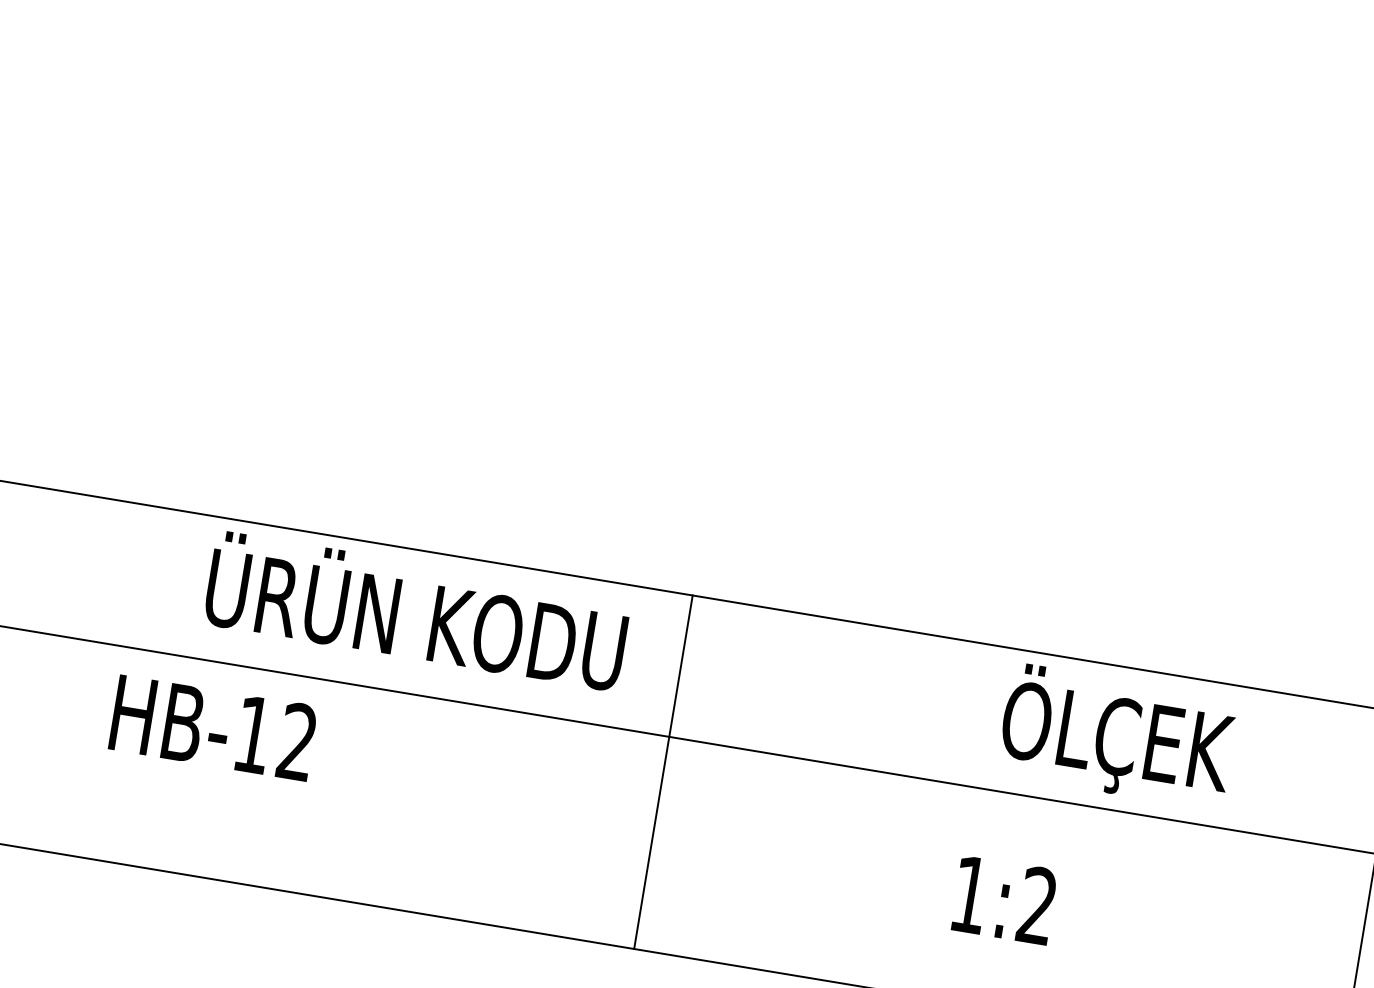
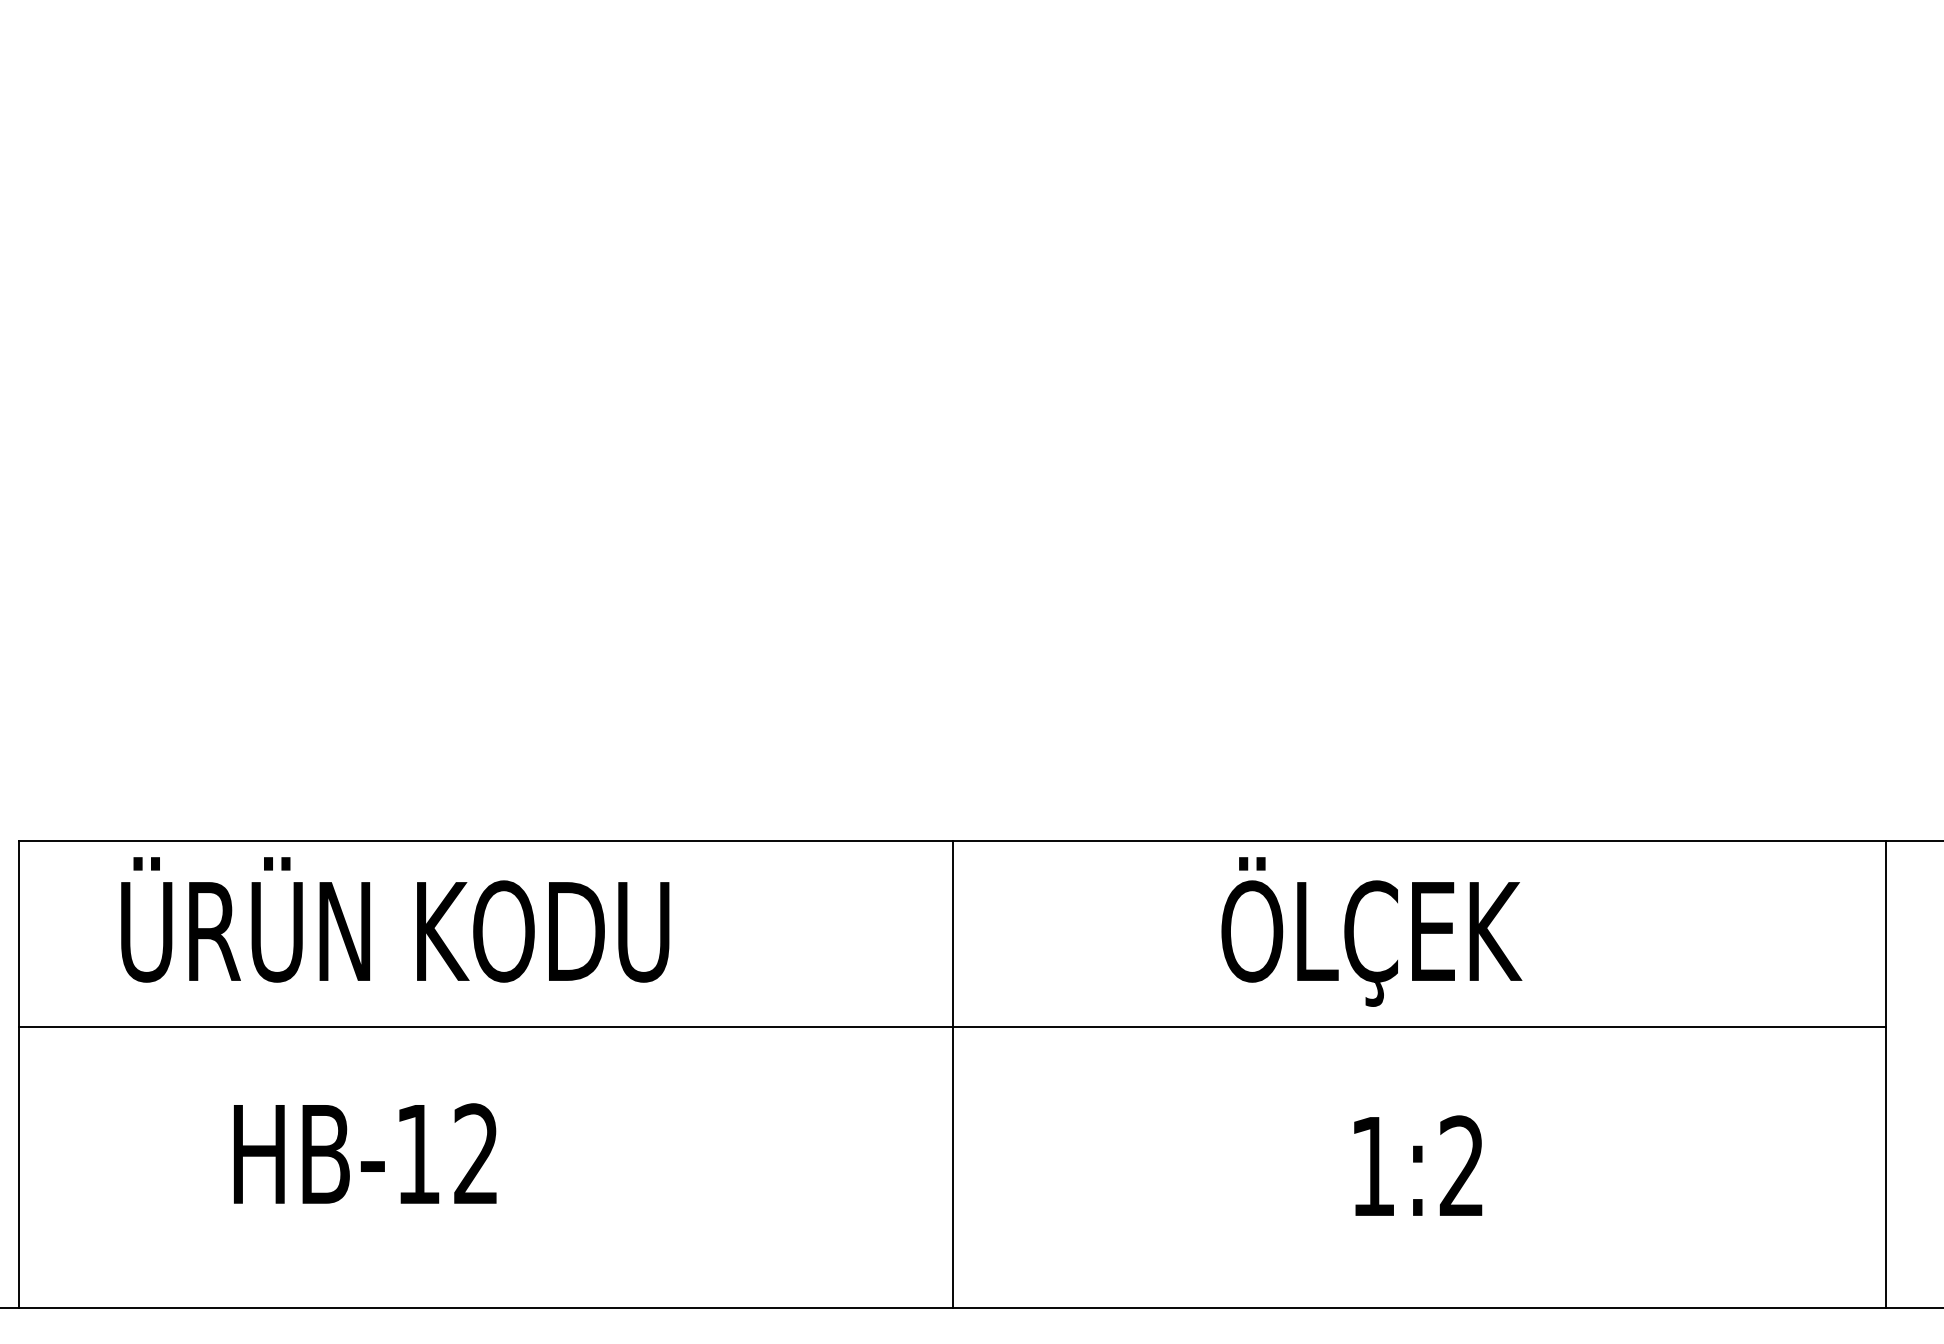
text: (417, 611) -> (395, 919), moved
text: (213, 727) -> (365, 1153), moved
text: (1117, 736) -> (1371, 931), moved

